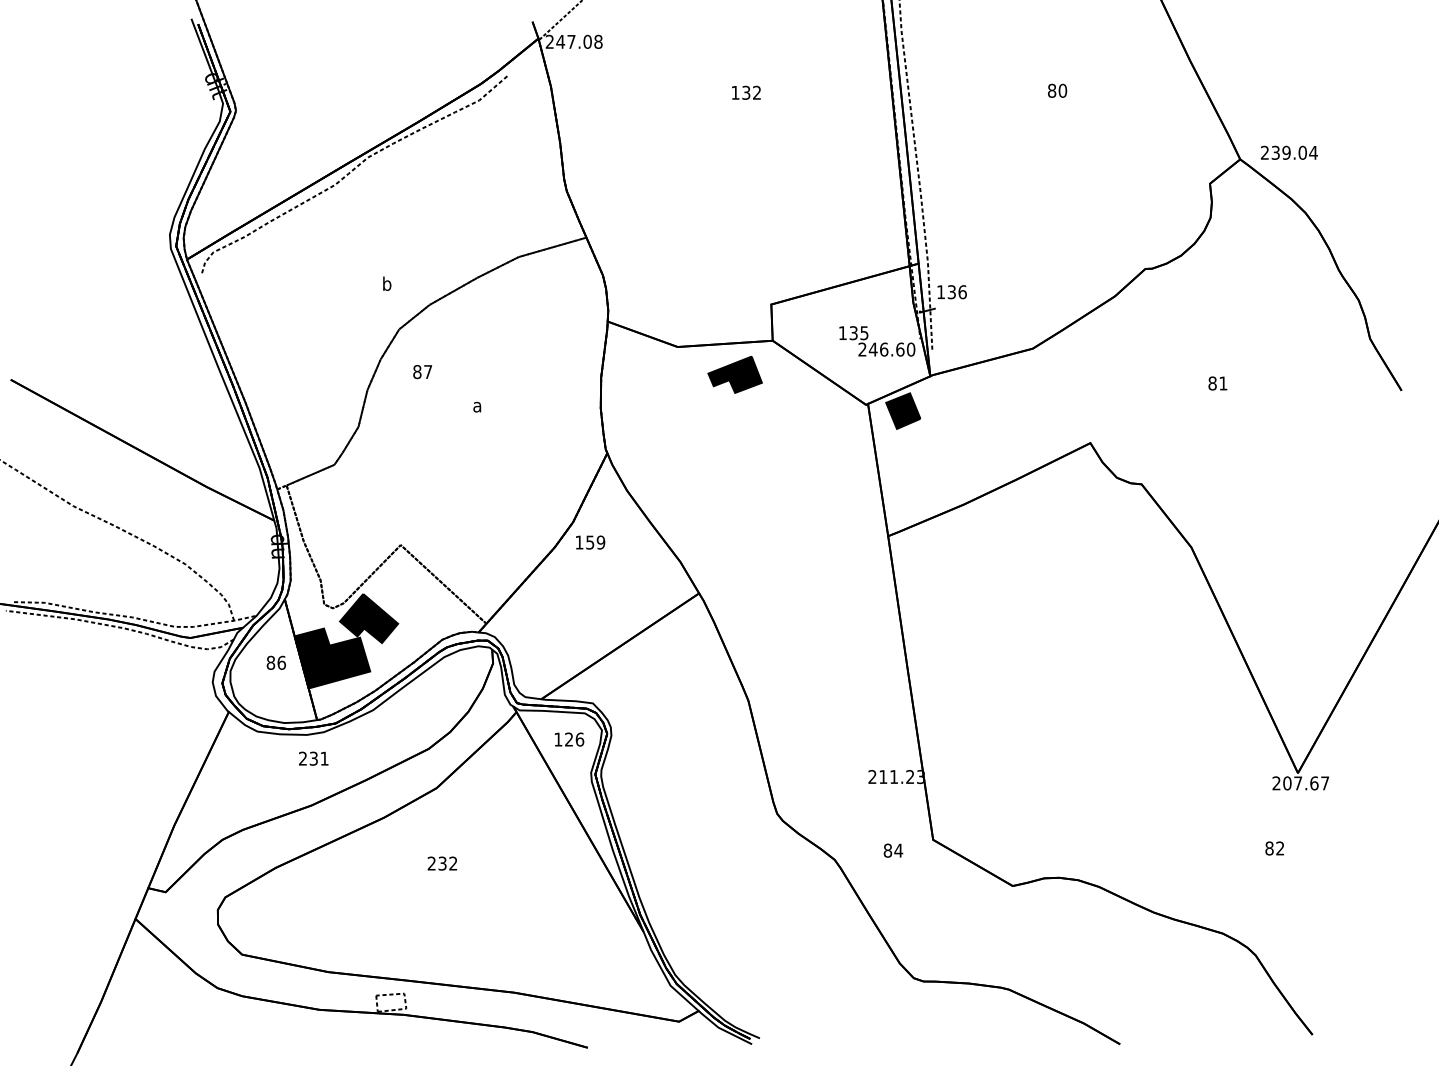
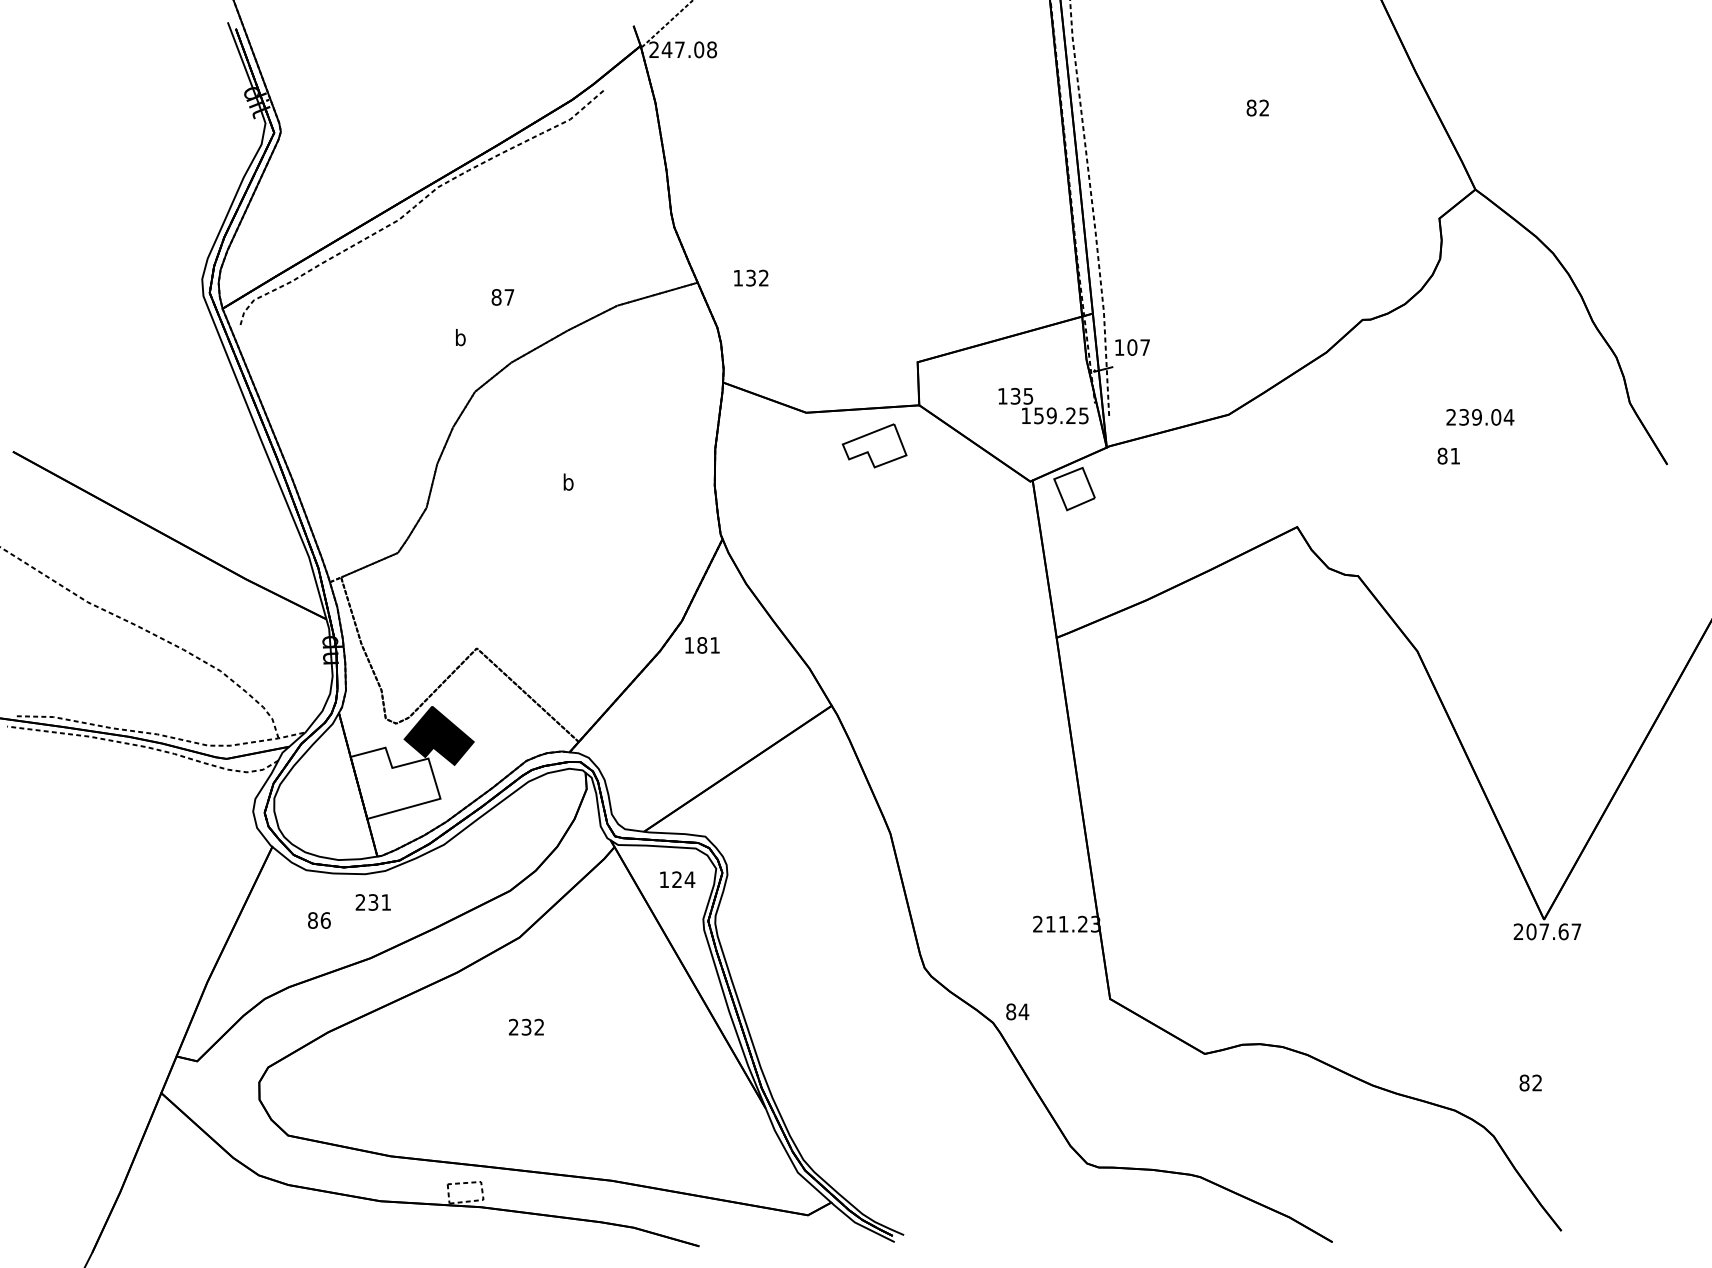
text: (1062, 90) -> (1263, 107), 80 -> 82
text: (746, 92) -> (751, 277), moved
text: (1289, 152) -> (1480, 416), moved
text: (956, 292) -> (1137, 347), 136 -> 107
text: (886, 349) -> (1054, 415), 246.60 -> 159.25
text: (422, 372) -> (502, 297), moved
fill: (734, 374) -> (873, 445), removed
text: (477, 405) -> (568, 482), a -> b
fill: (903, 410) -> (1074, 488), removed
text: (595, 542) -> (708, 645), 159 -> 181
fill: (332, 658) -> (395, 783), removed
text: (275, 662) -> (318, 920), moved
text: (579, 739) -> (689, 879), 126 -> 124
text: (1274, 848) -> (1530, 1083), moved
text: (893, 850) -> (1017, 1011), moved

